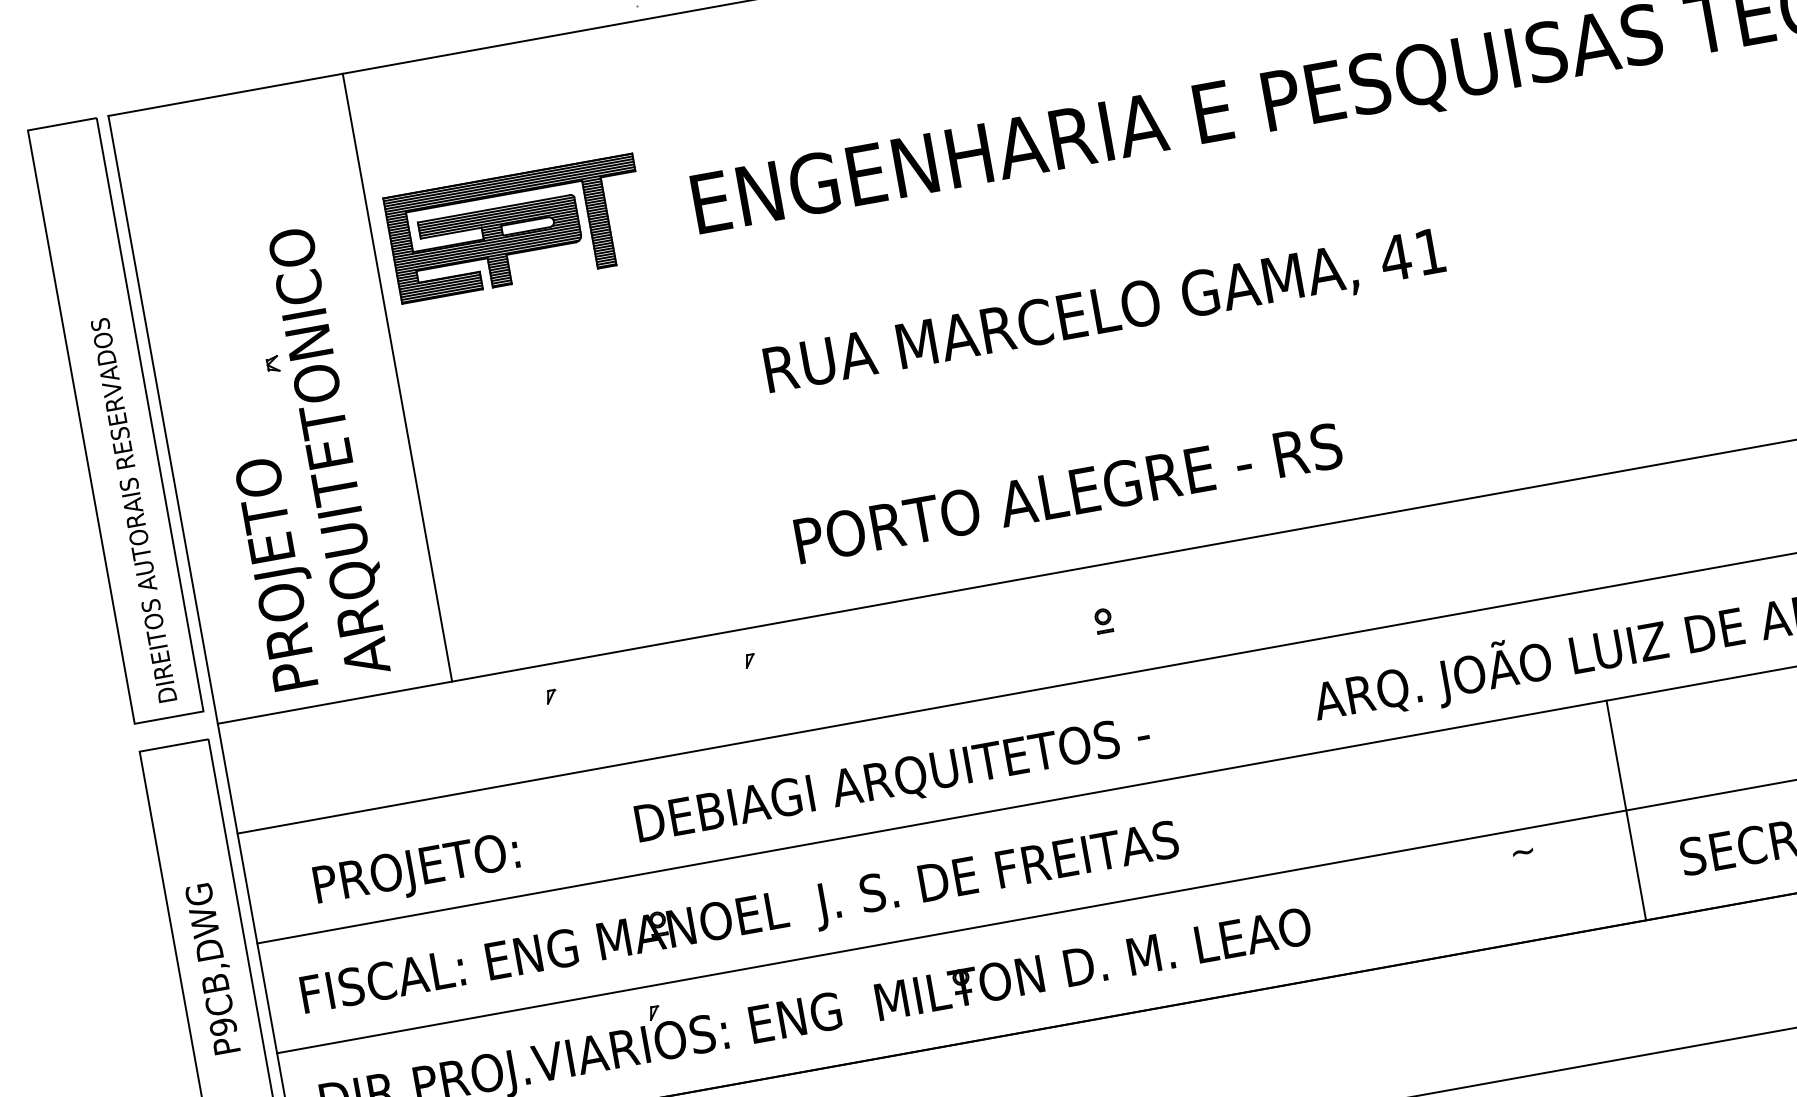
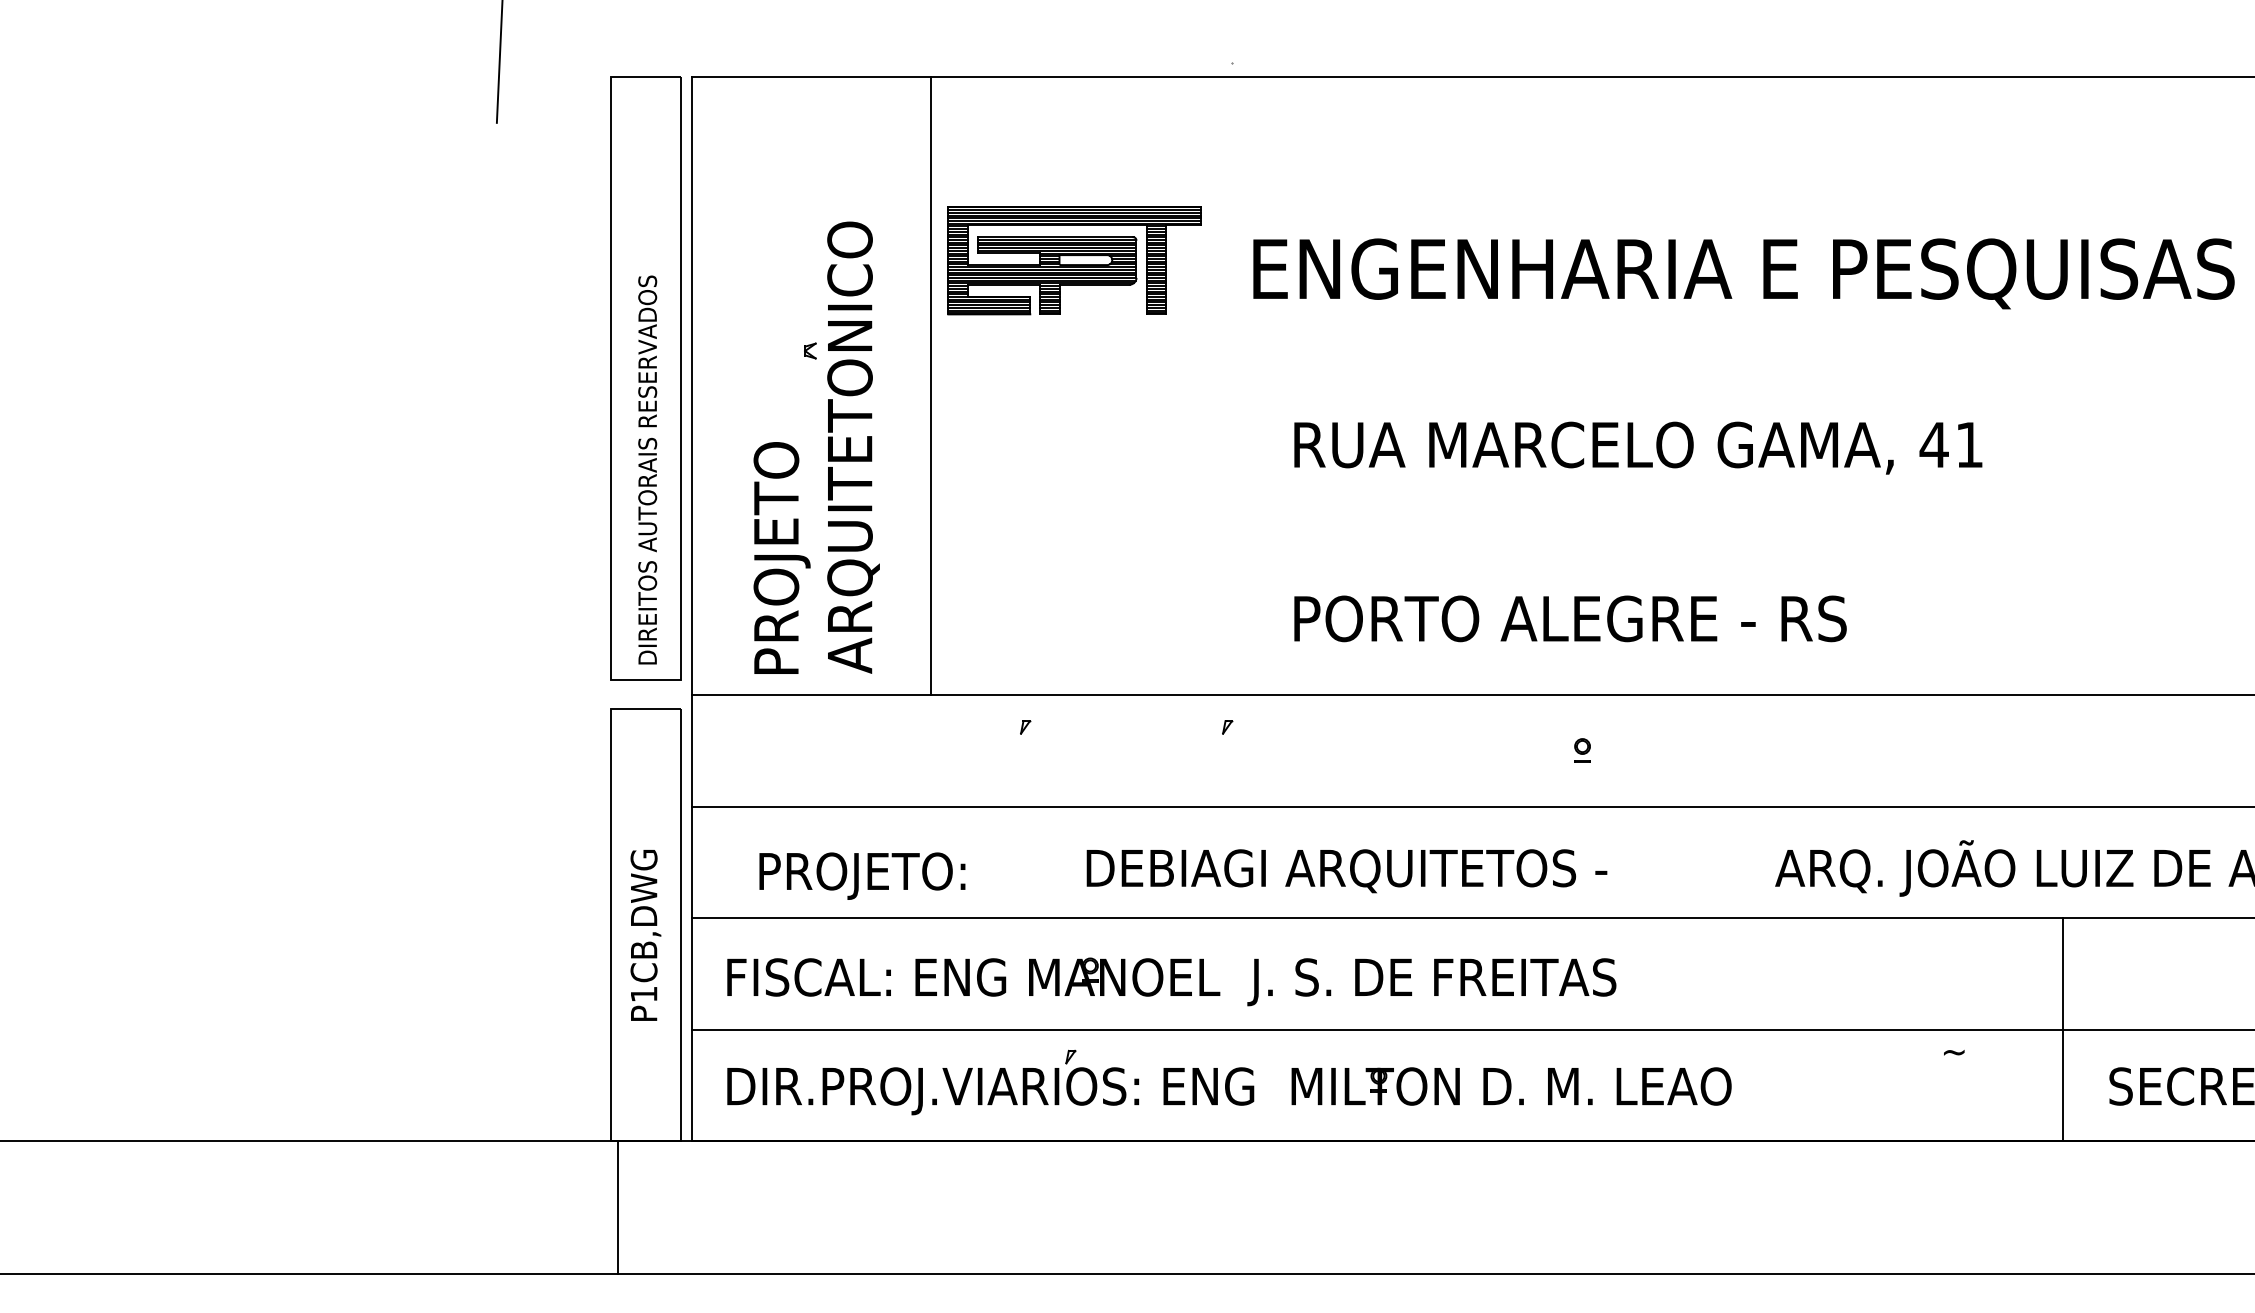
text: (222, 1027) -> (643, 994), P9CB,DWG -> P1CB,DWG

